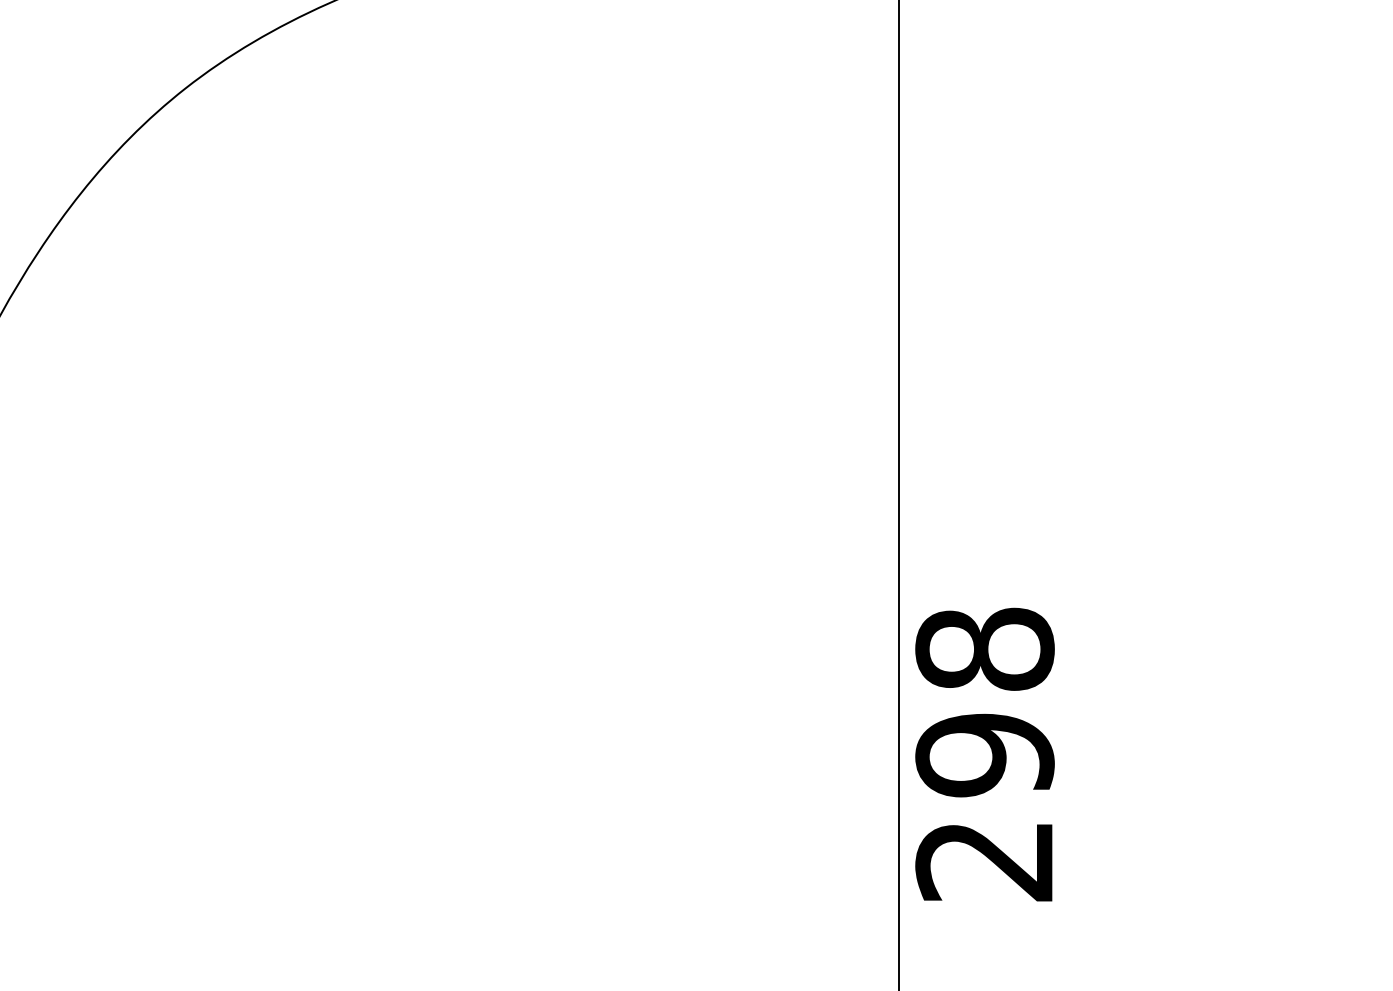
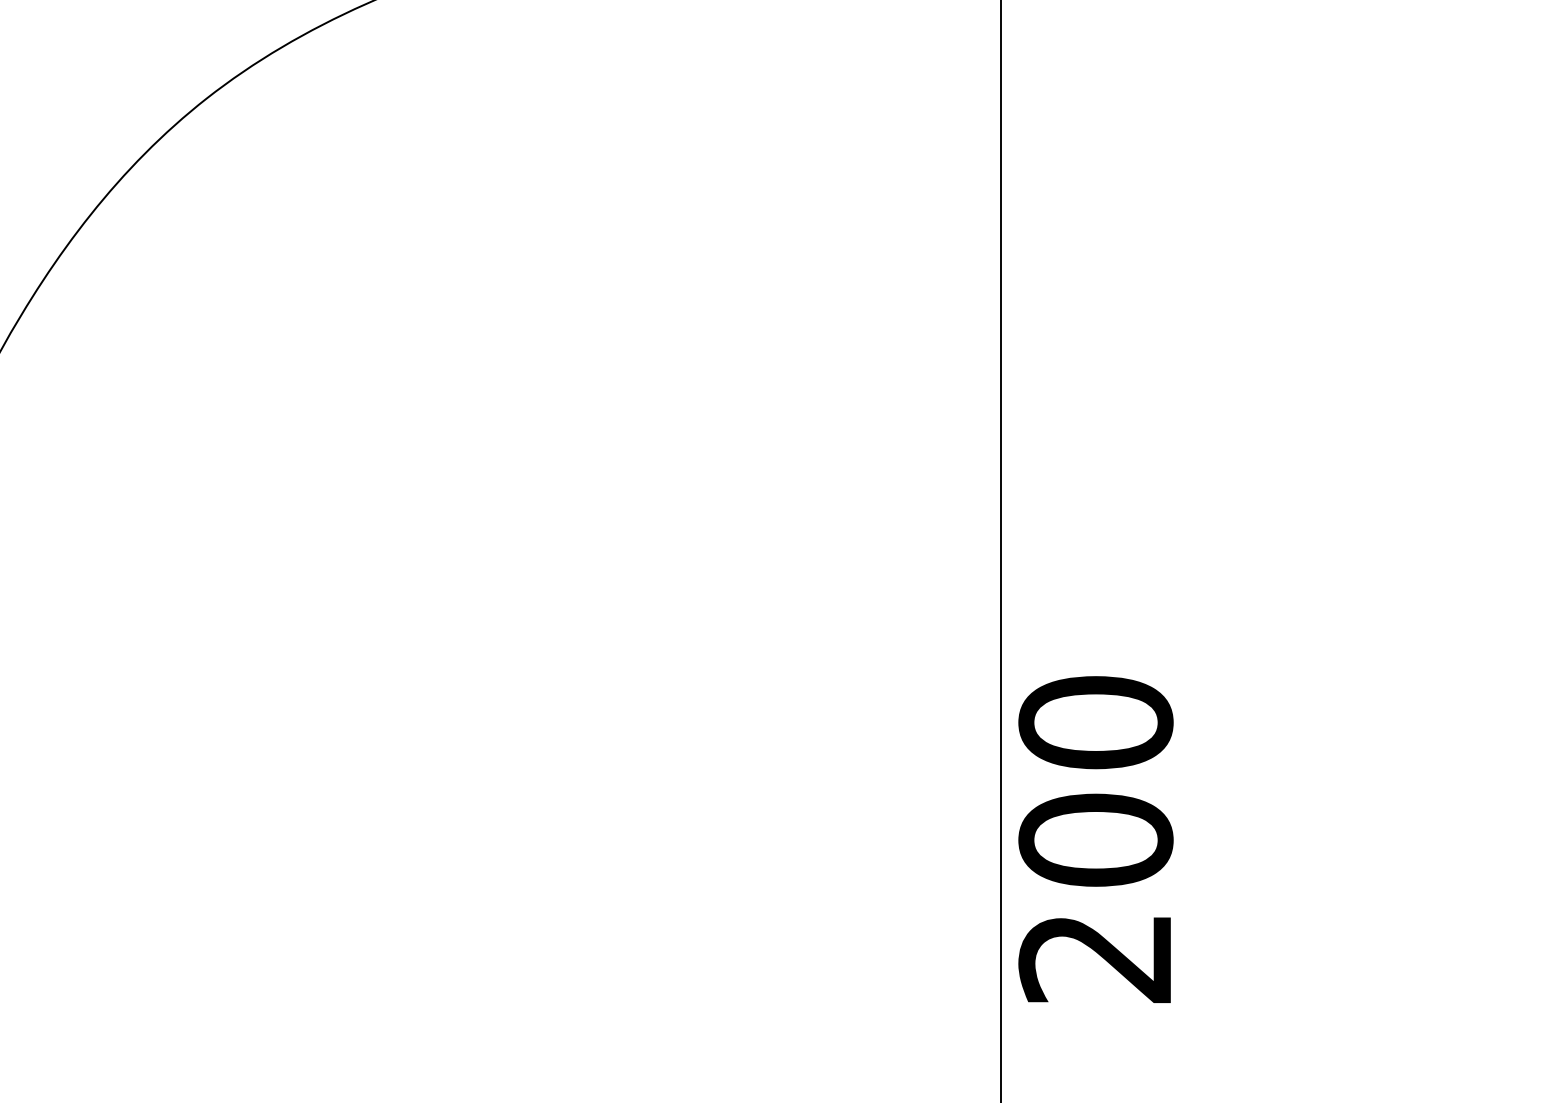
text: (984, 702) -> (1095, 781), 298 -> 200

